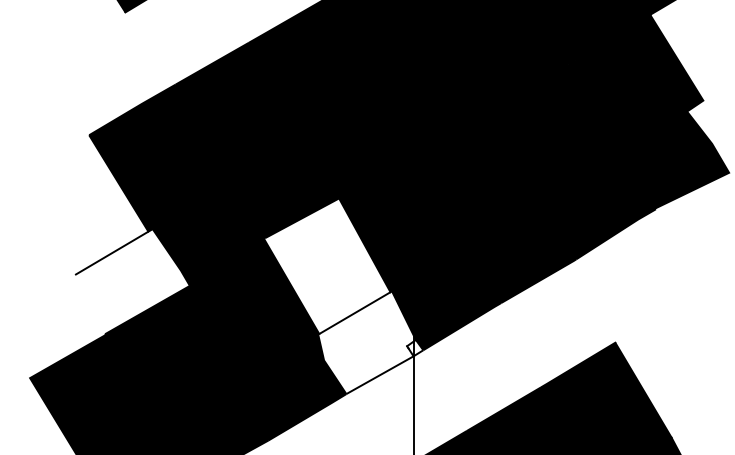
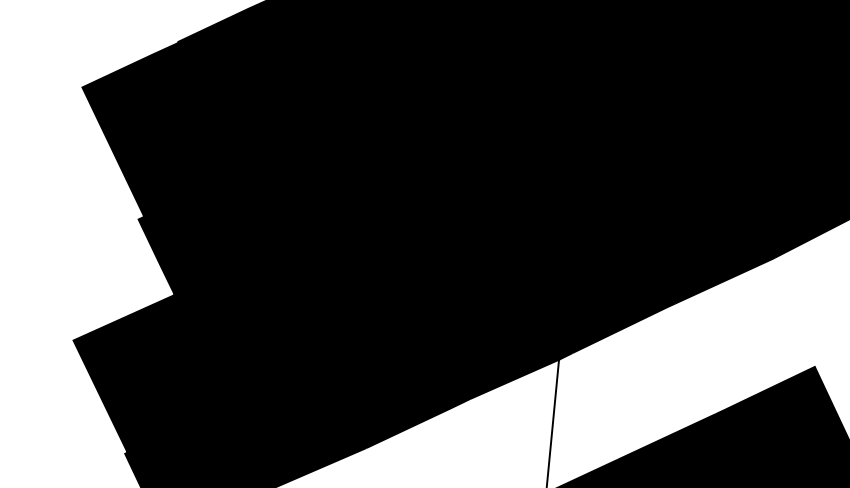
fill: (102, 234) -> (182, 168), added
fill: (343, 296) -> (478, 275), added

